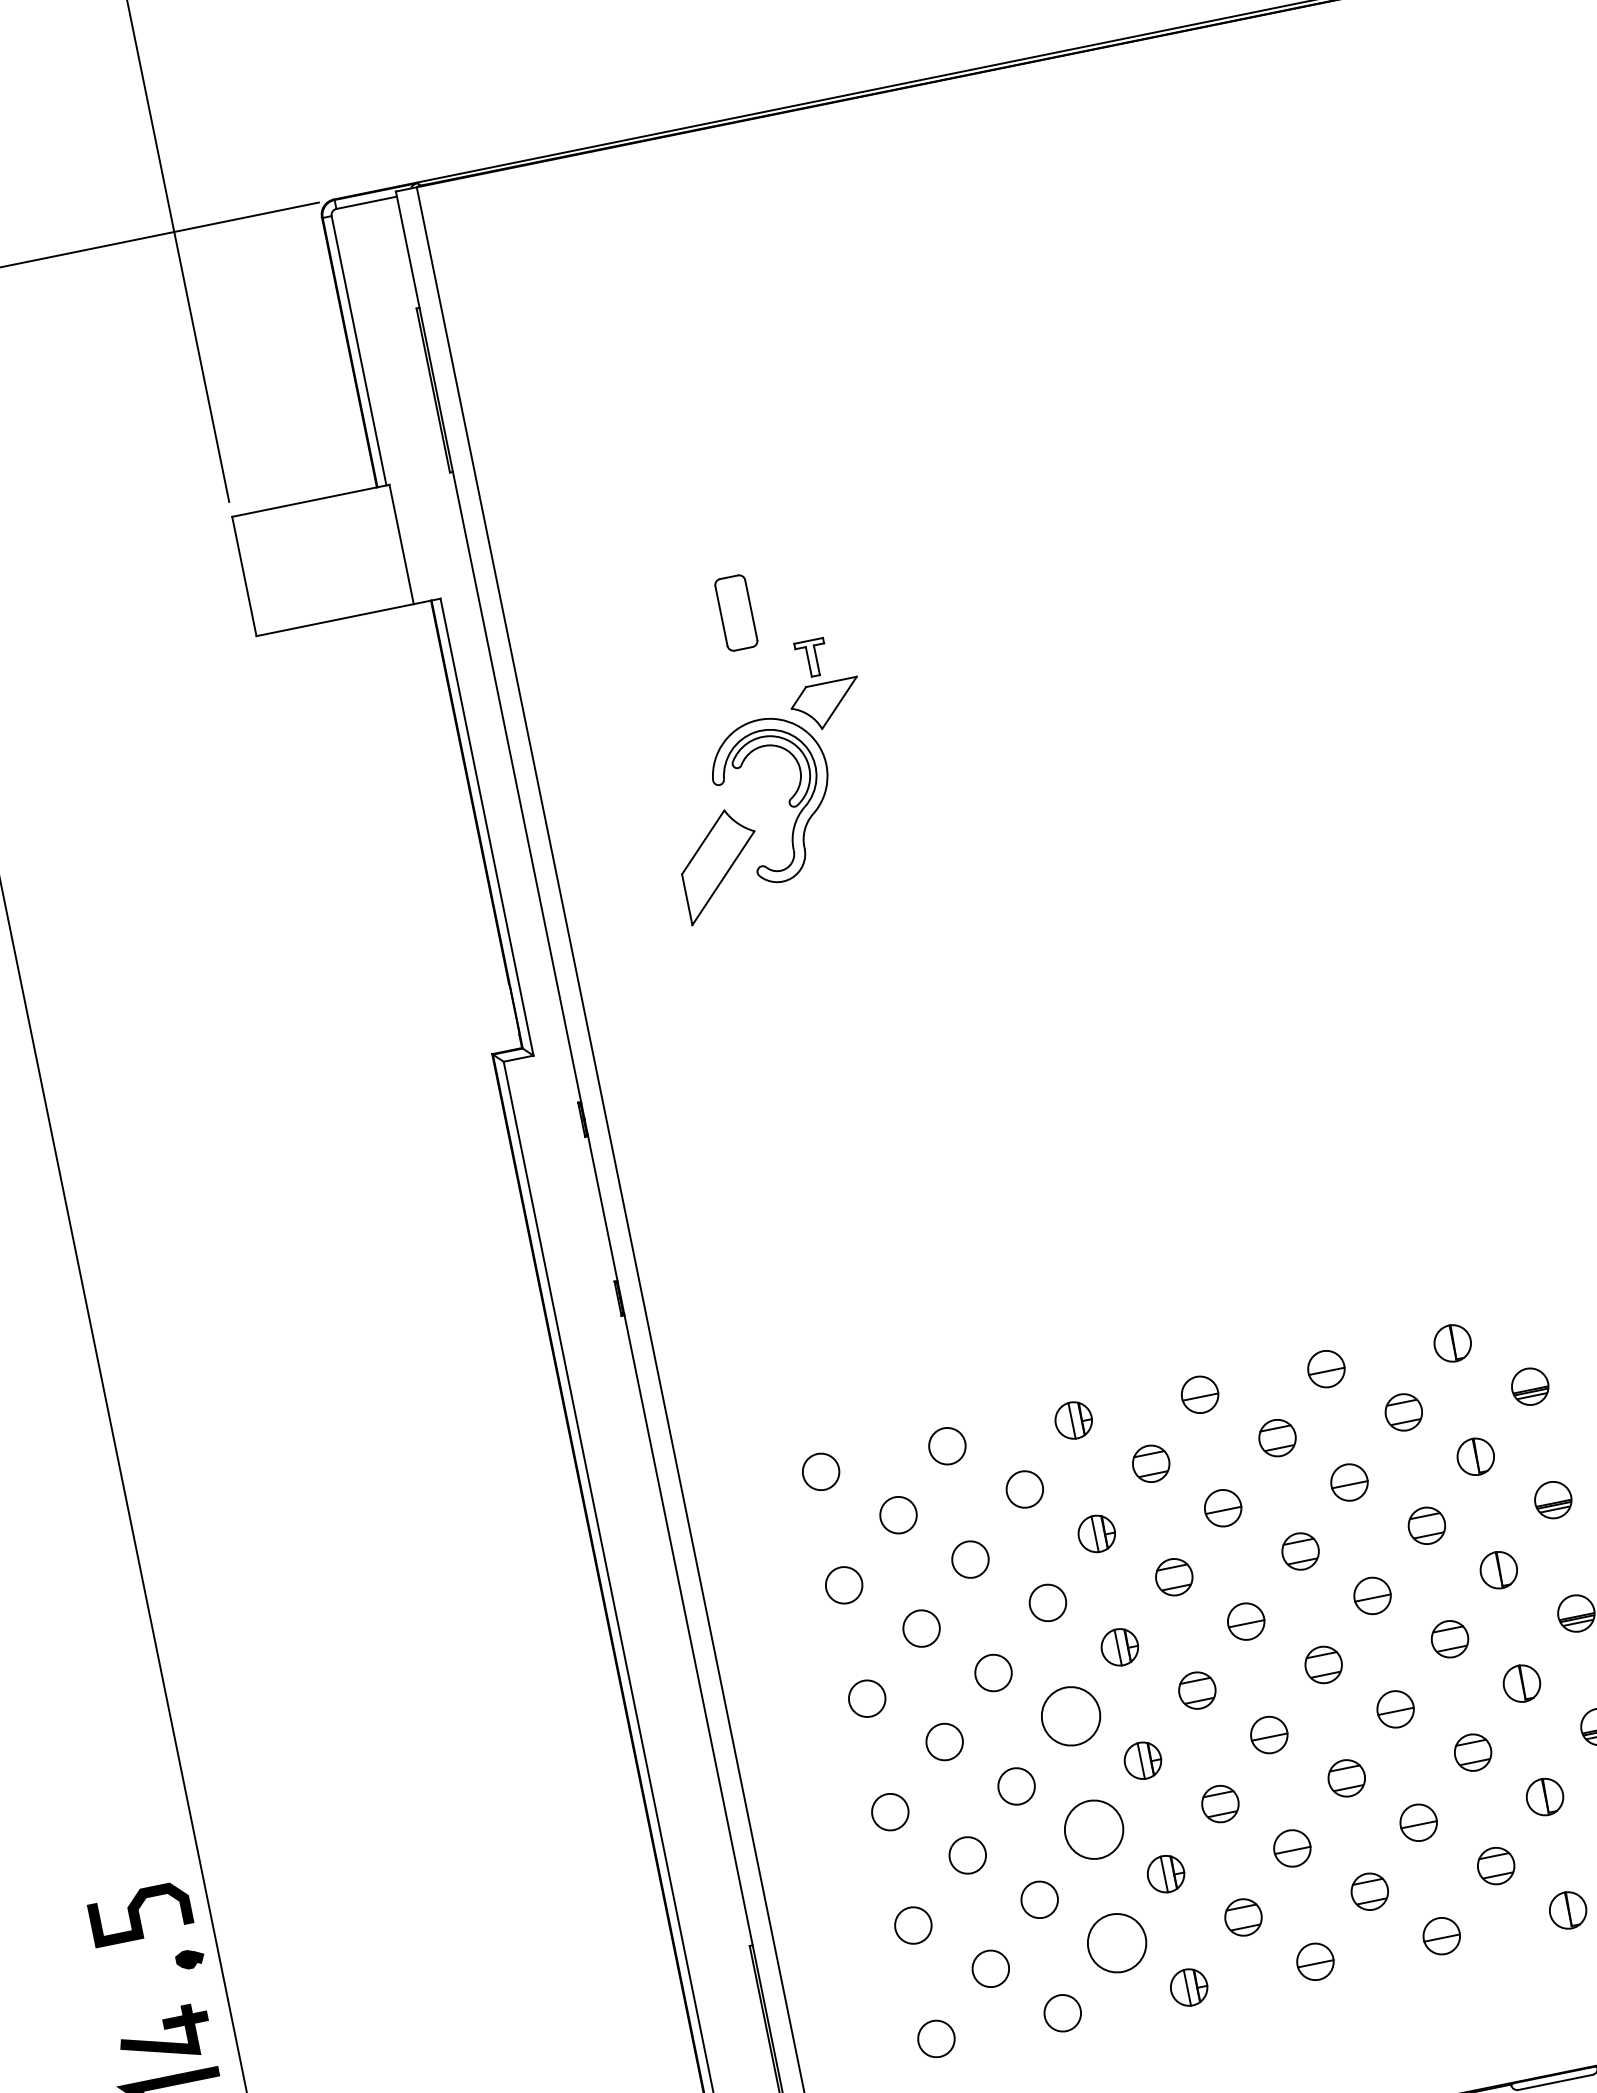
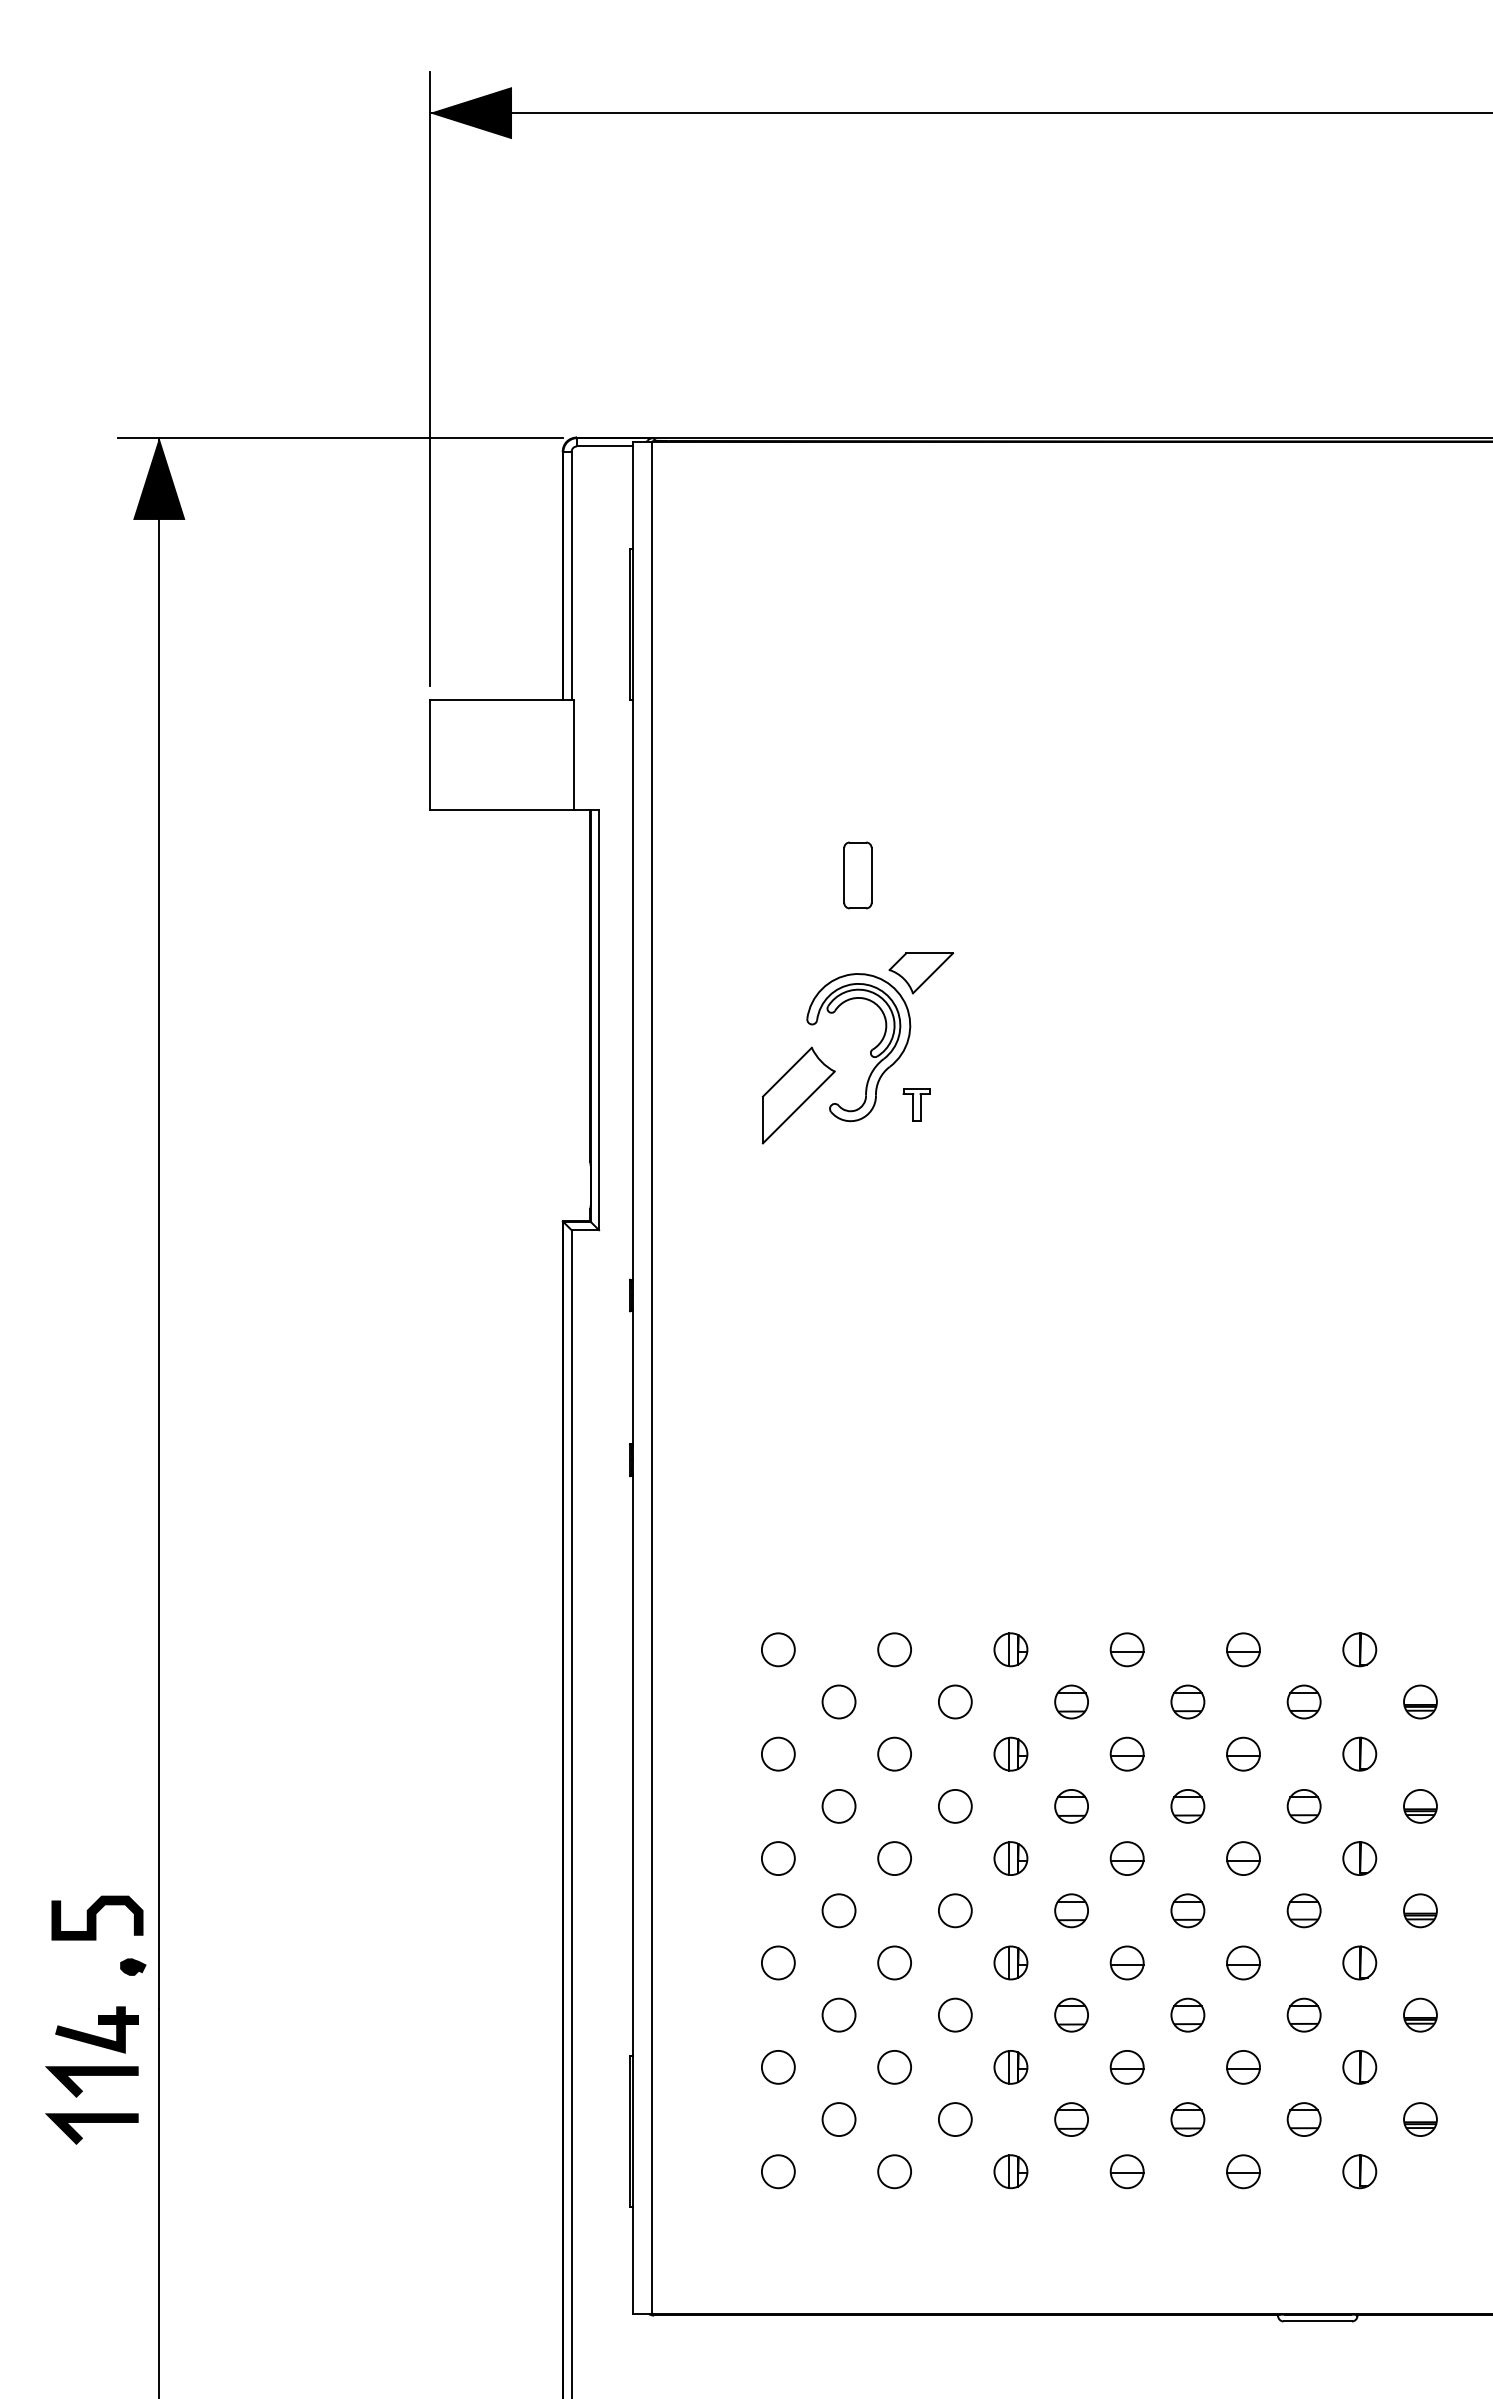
part: (811, 657) -> (916, 1104), moved
circle: (1070, 1716) -> (954, 1910), size x0.62
circle: (1093, 1829) -> (954, 2014), size x0.62
circle: (1117, 1943) -> (955, 2119), size x0.62

